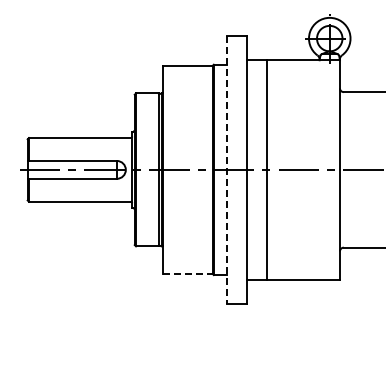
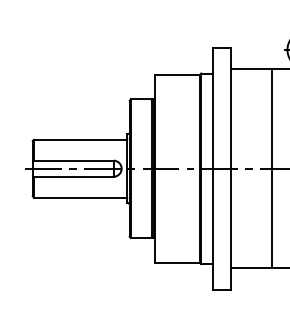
line: (226, 169) -> (212, 168), dashed -> solid
line: (266, 169) -> (271, 168), moved
line: (187, 273) -> (177, 262), dashed -> solid

